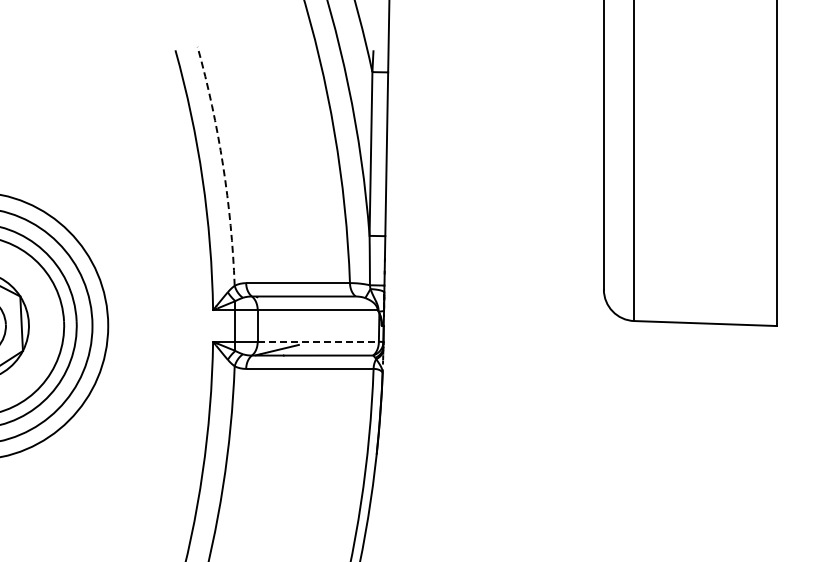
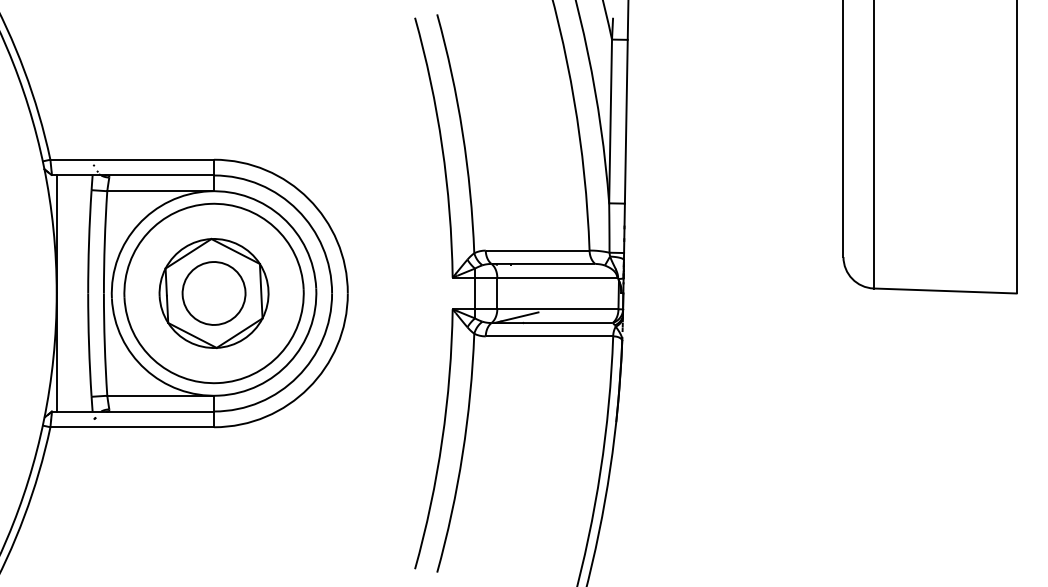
arc: (222, 165) -> (462, 132), dashed -> solid
line: (317, 342) -> (557, 309), dashed -> solid

